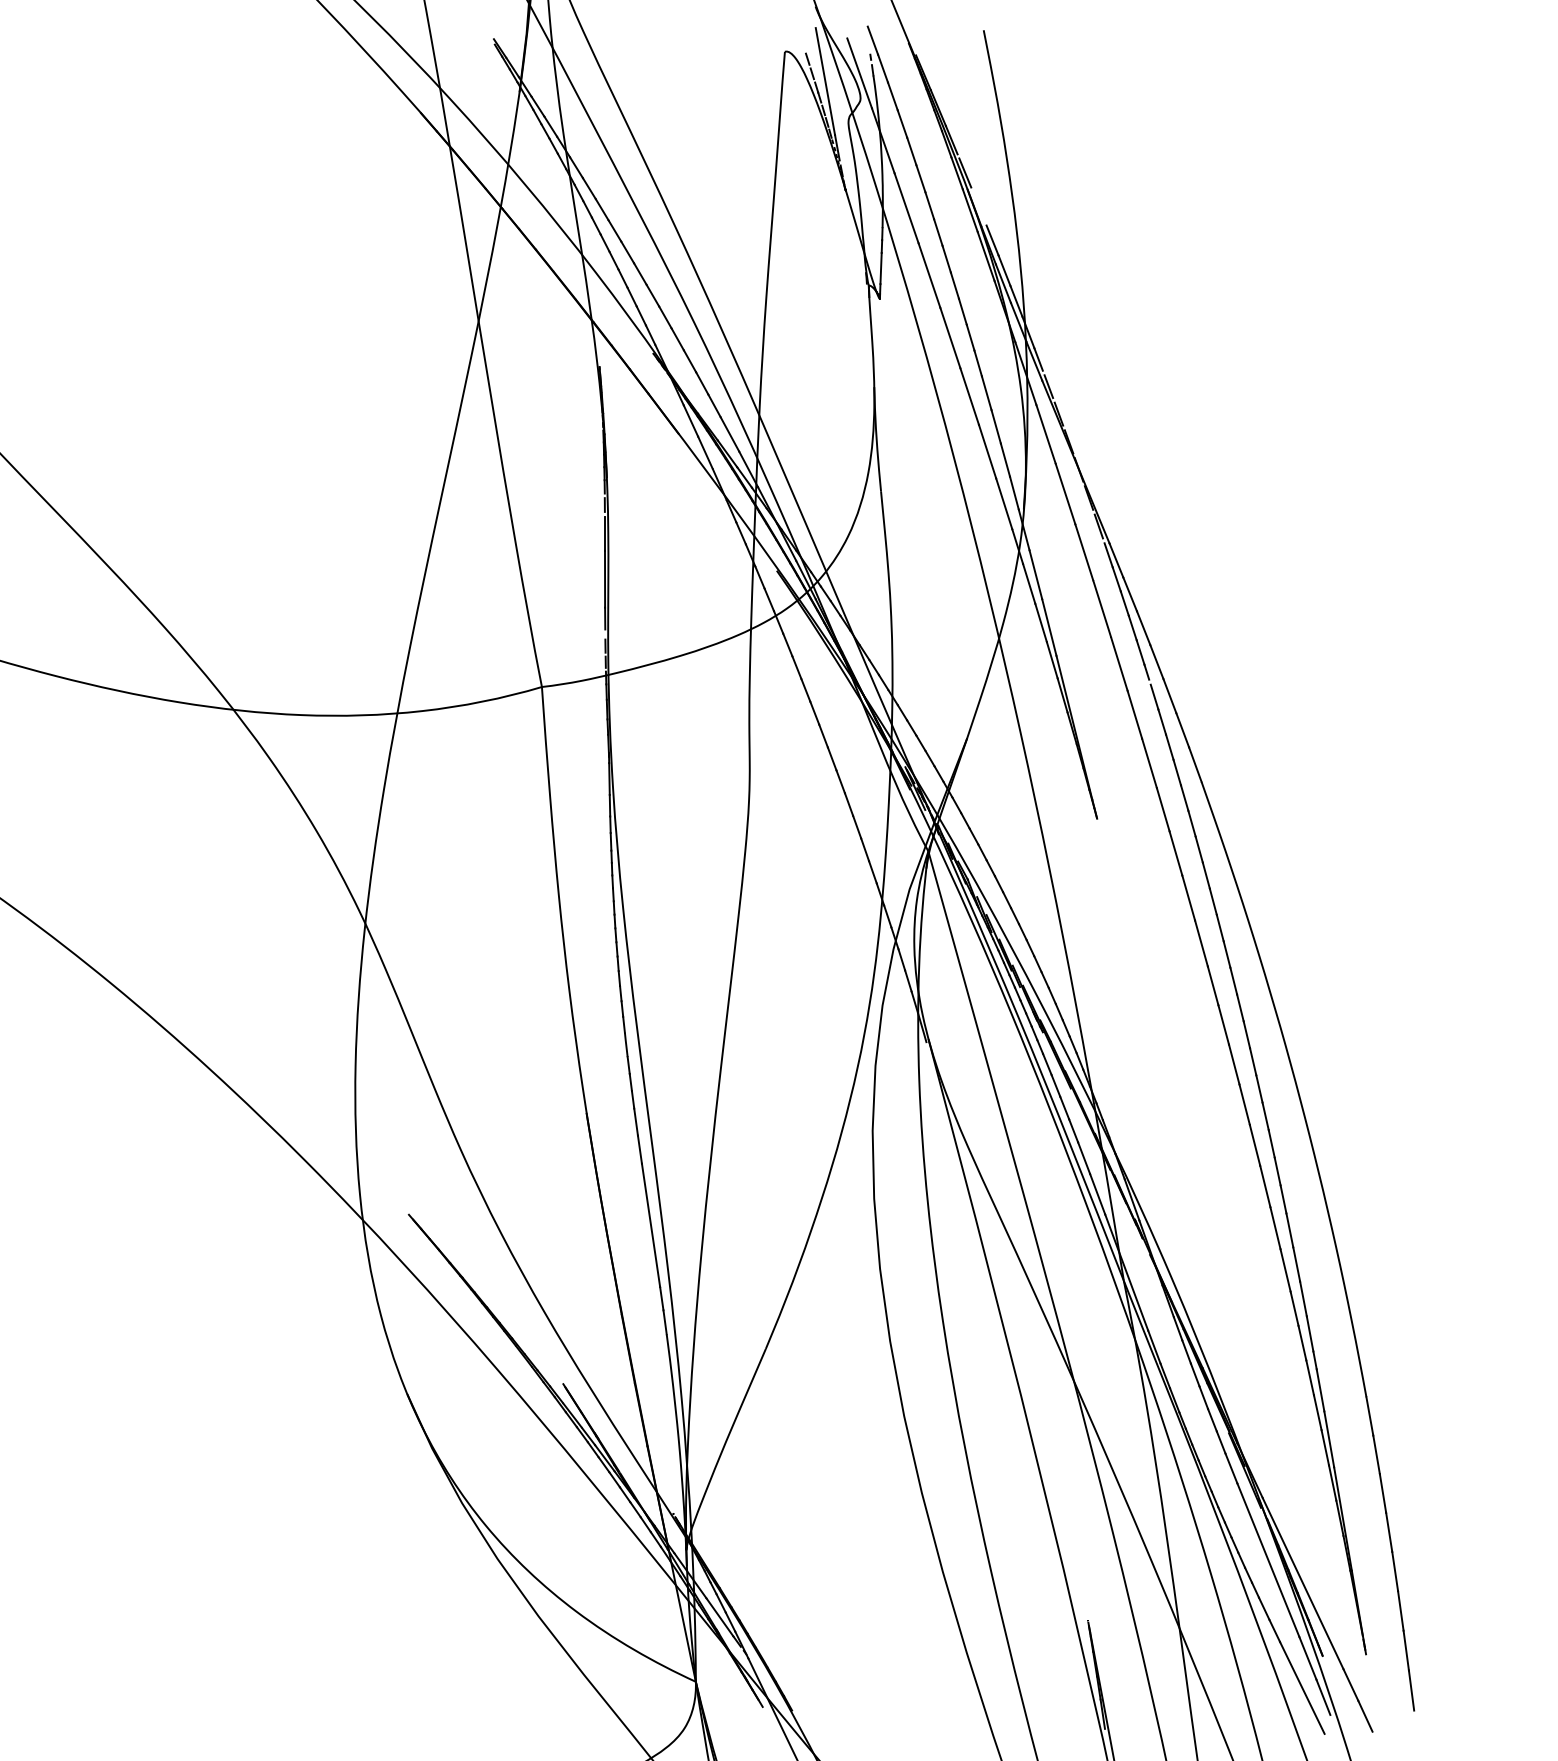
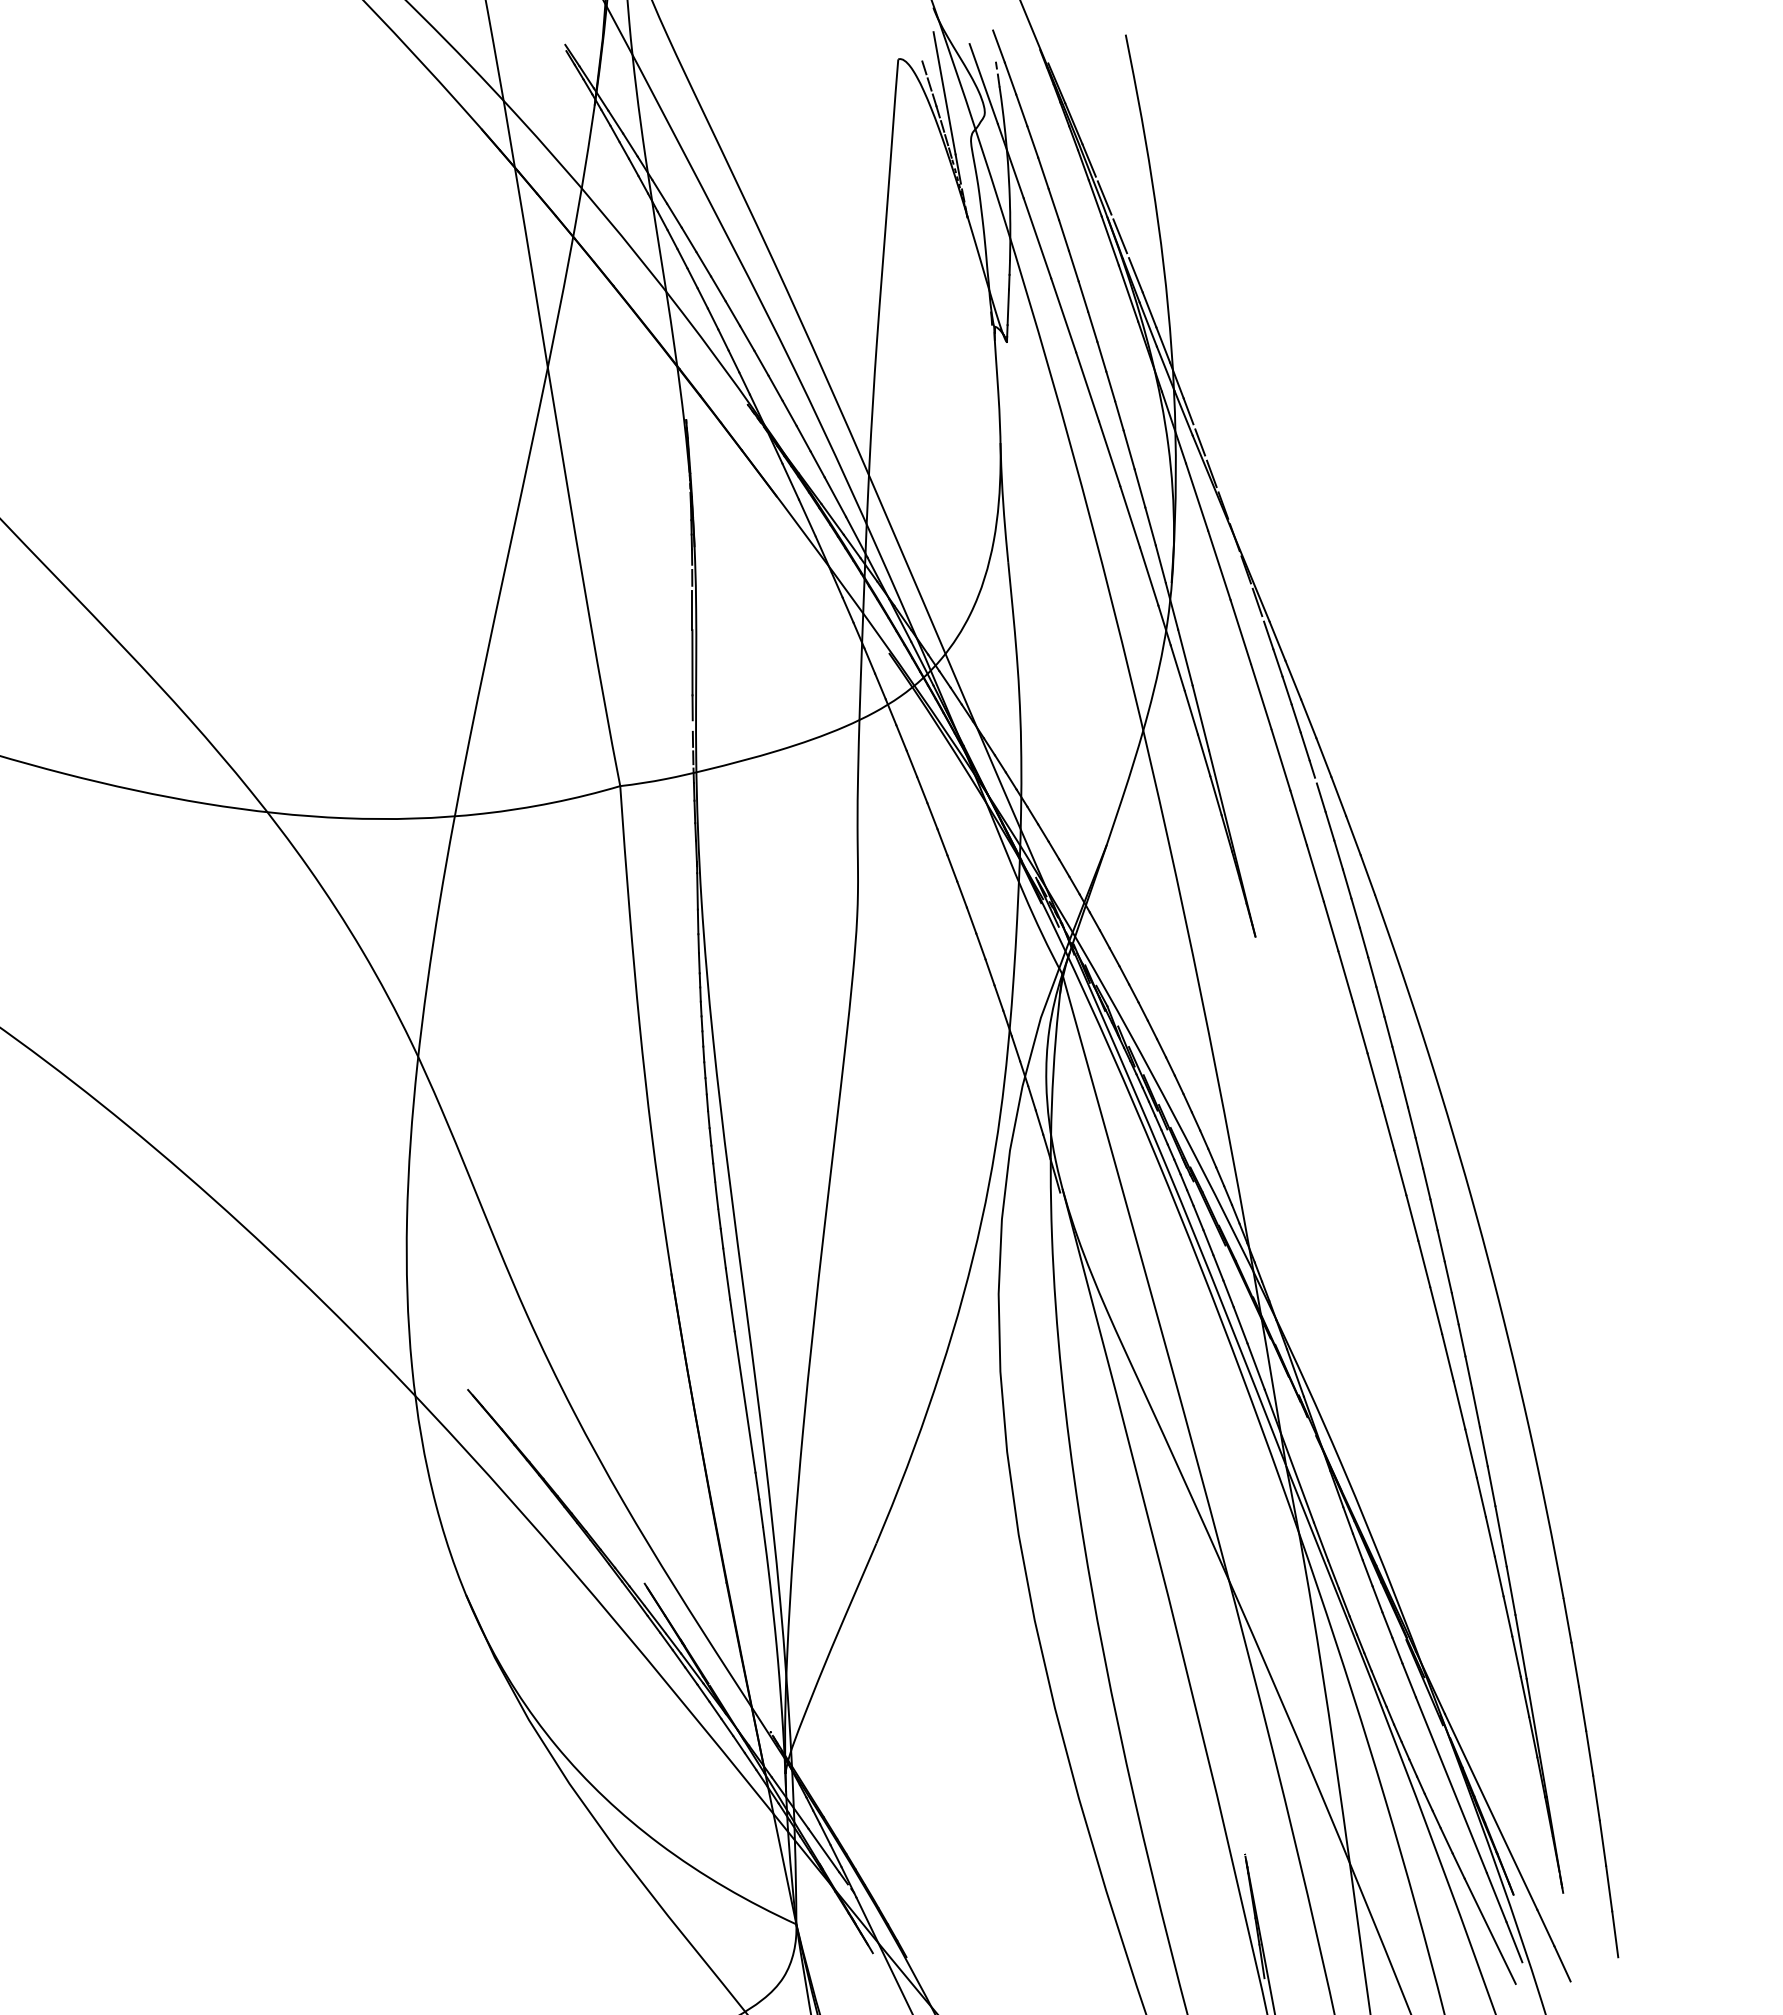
line: (979, 206) -> (1120, 236), added

